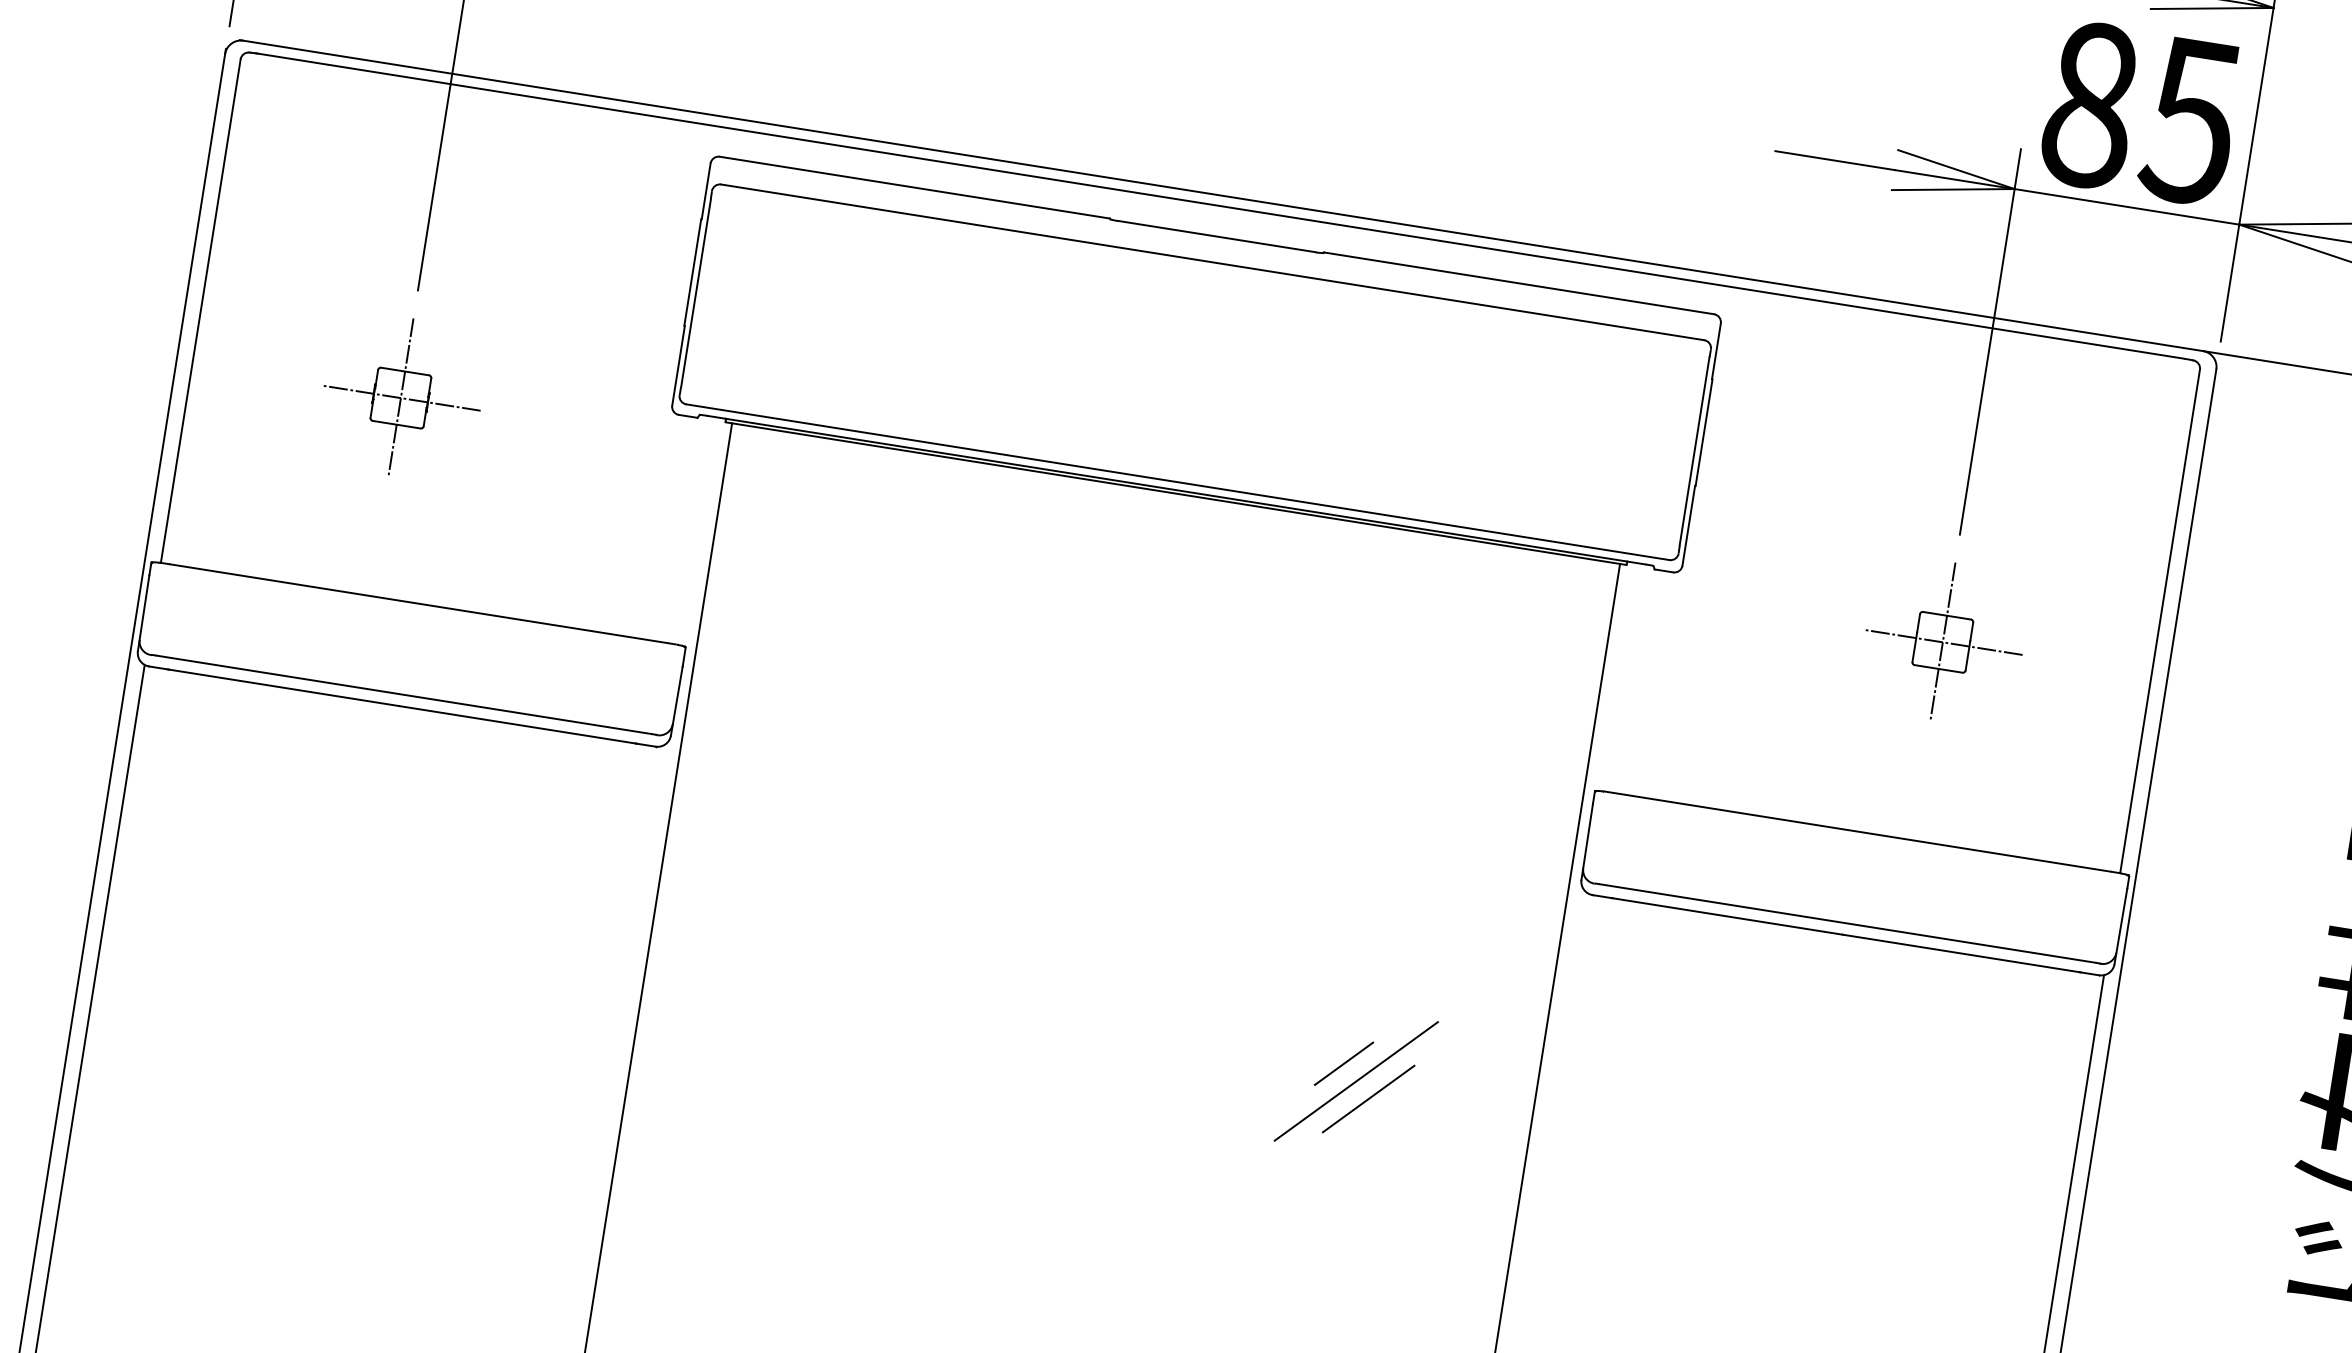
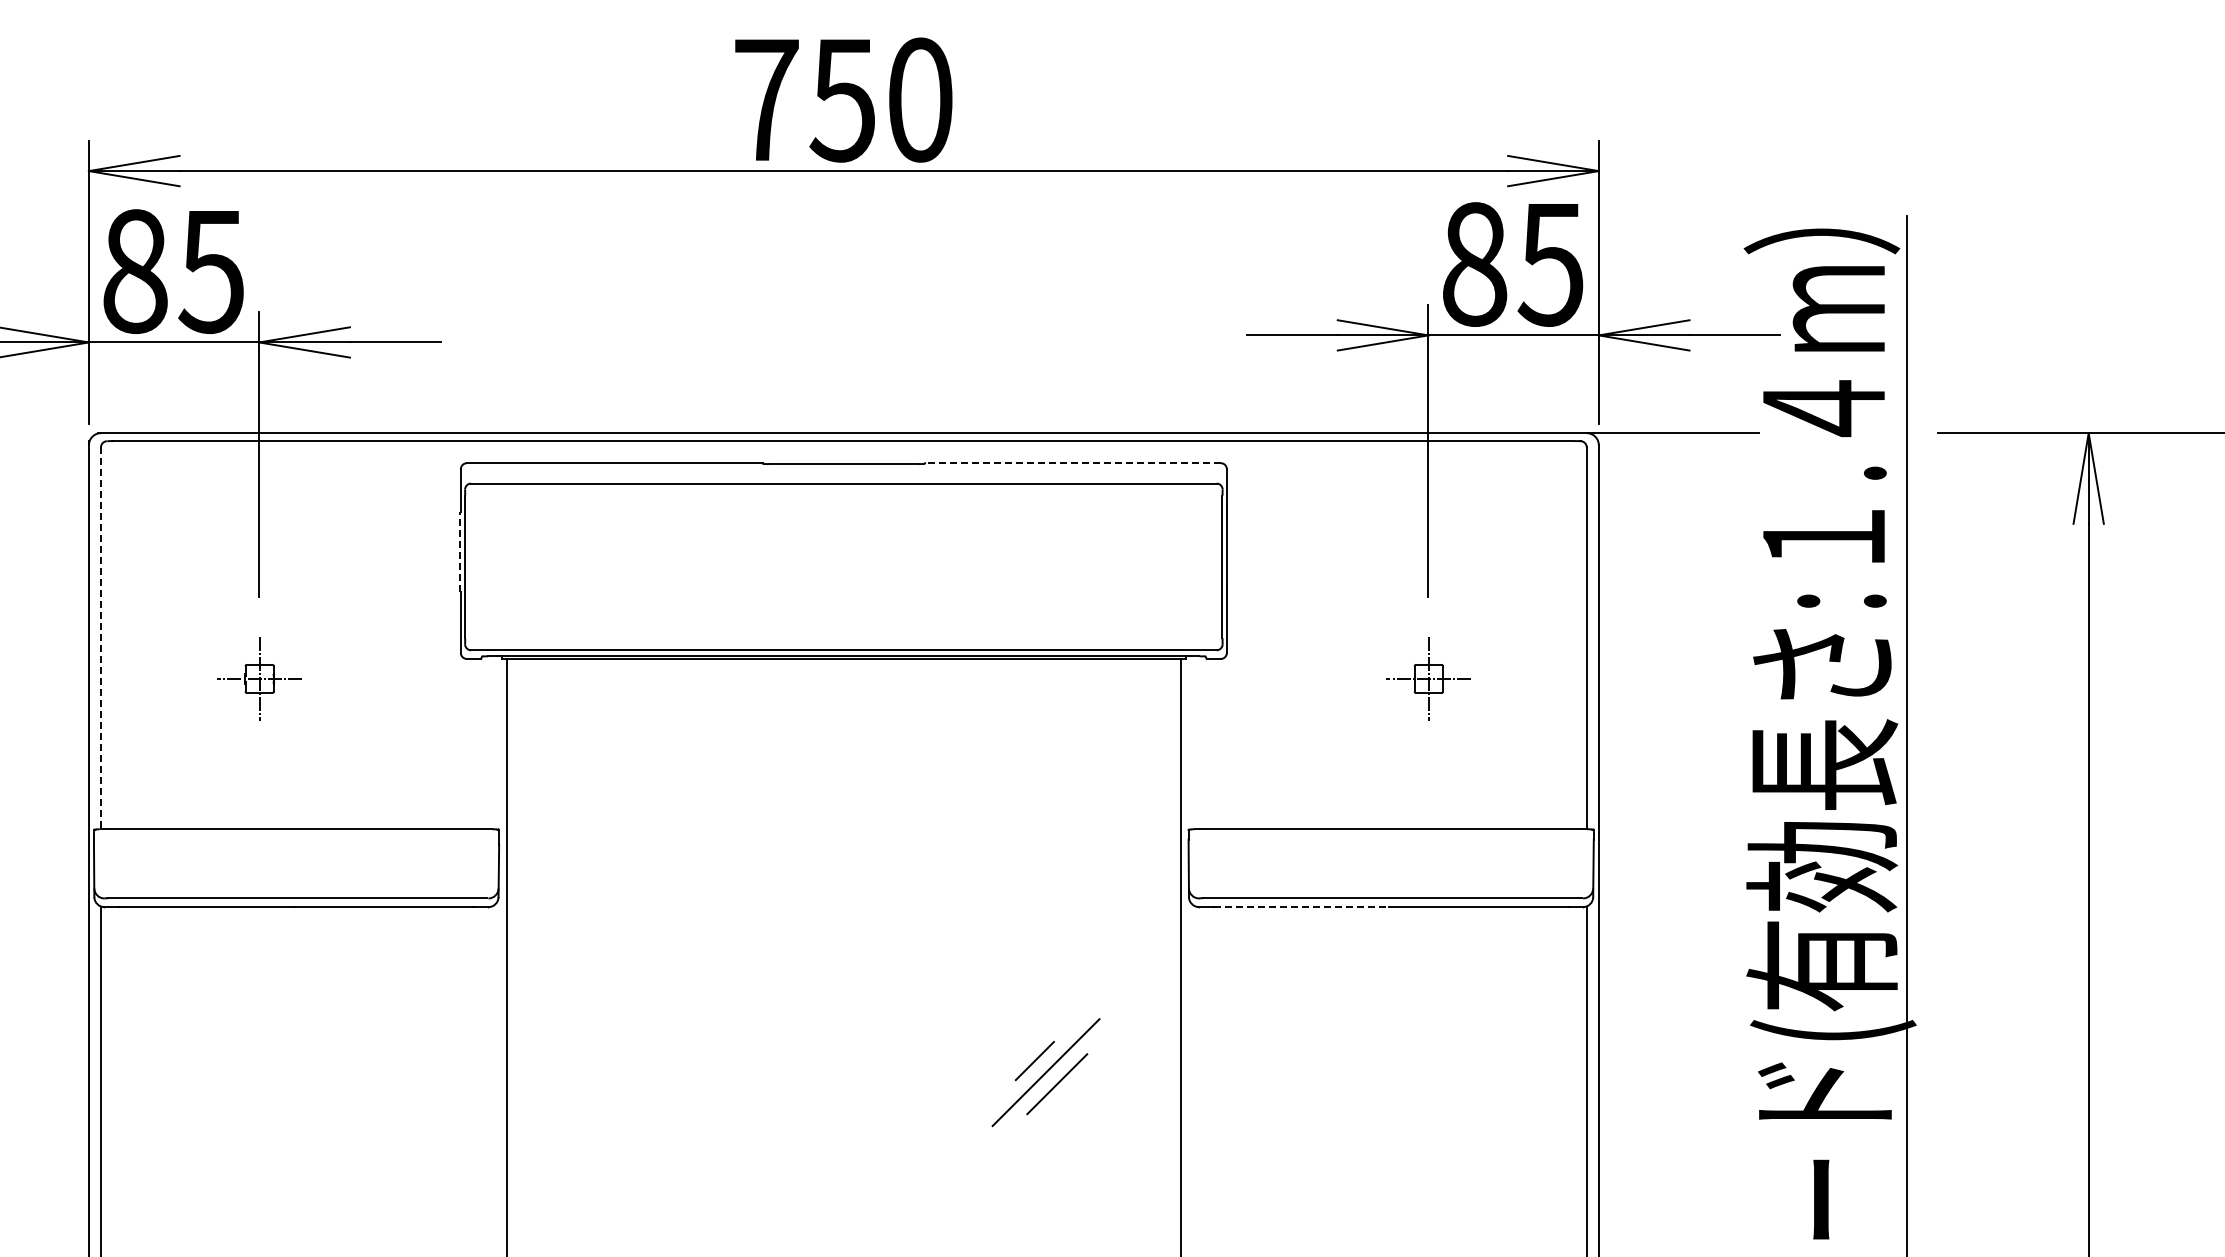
line: (692, 271) -> (460, 551), solid -> dashed
line: (1518, 283) -> (1072, 463), solid -> dashed
line: (201, 311) -> (101, 638), solid -> dashed
part: (402, 397) -> (260, 678), size x0.7
part: (1944, 641) -> (1429, 678), size x0.7
line: (1727, 917) -> (1301, 907), solid -> dashed

